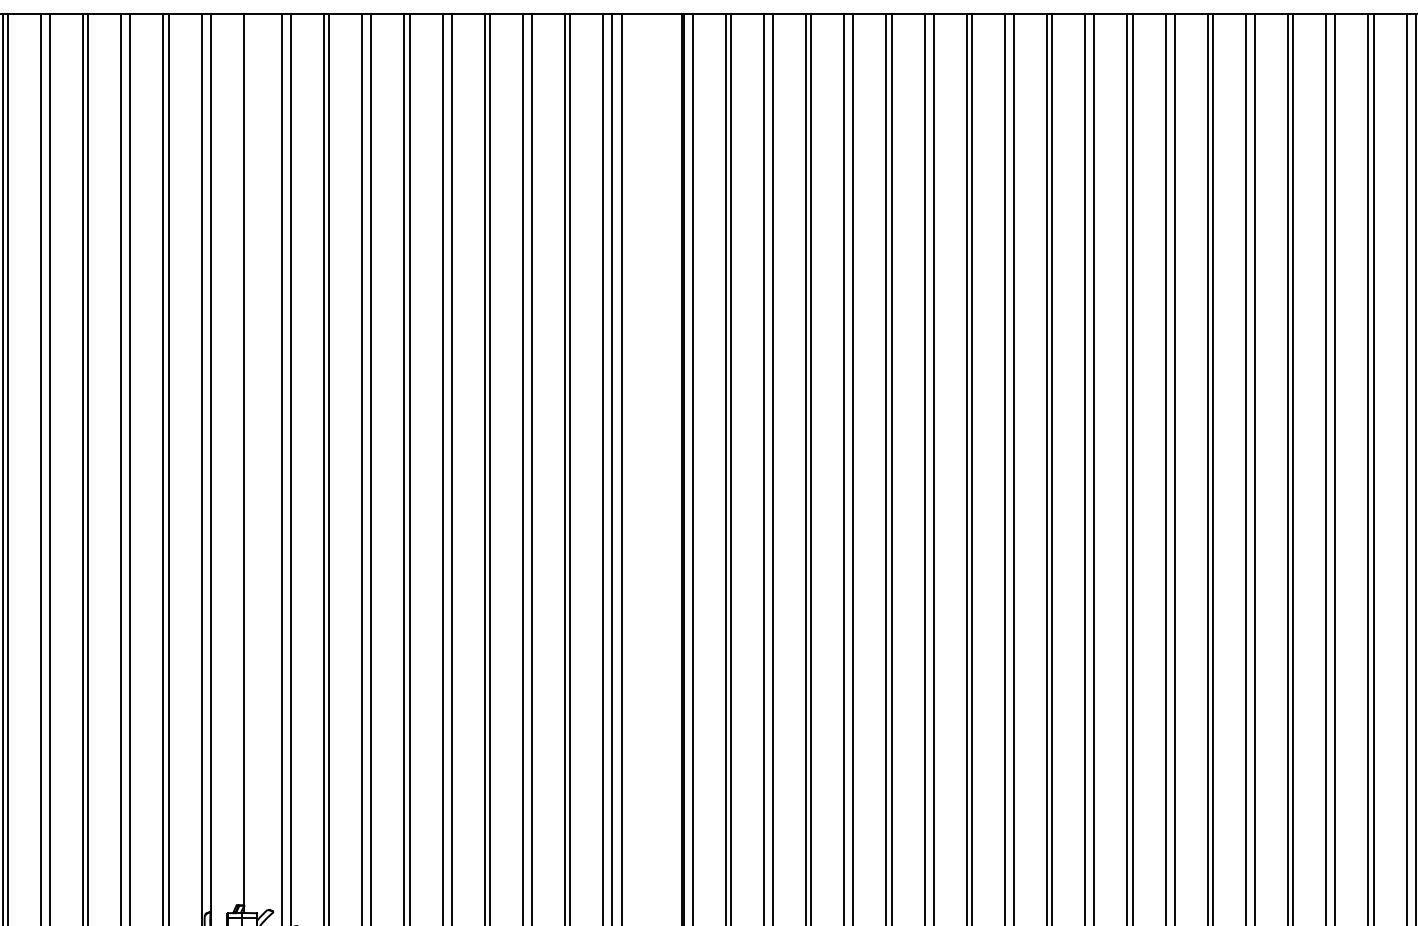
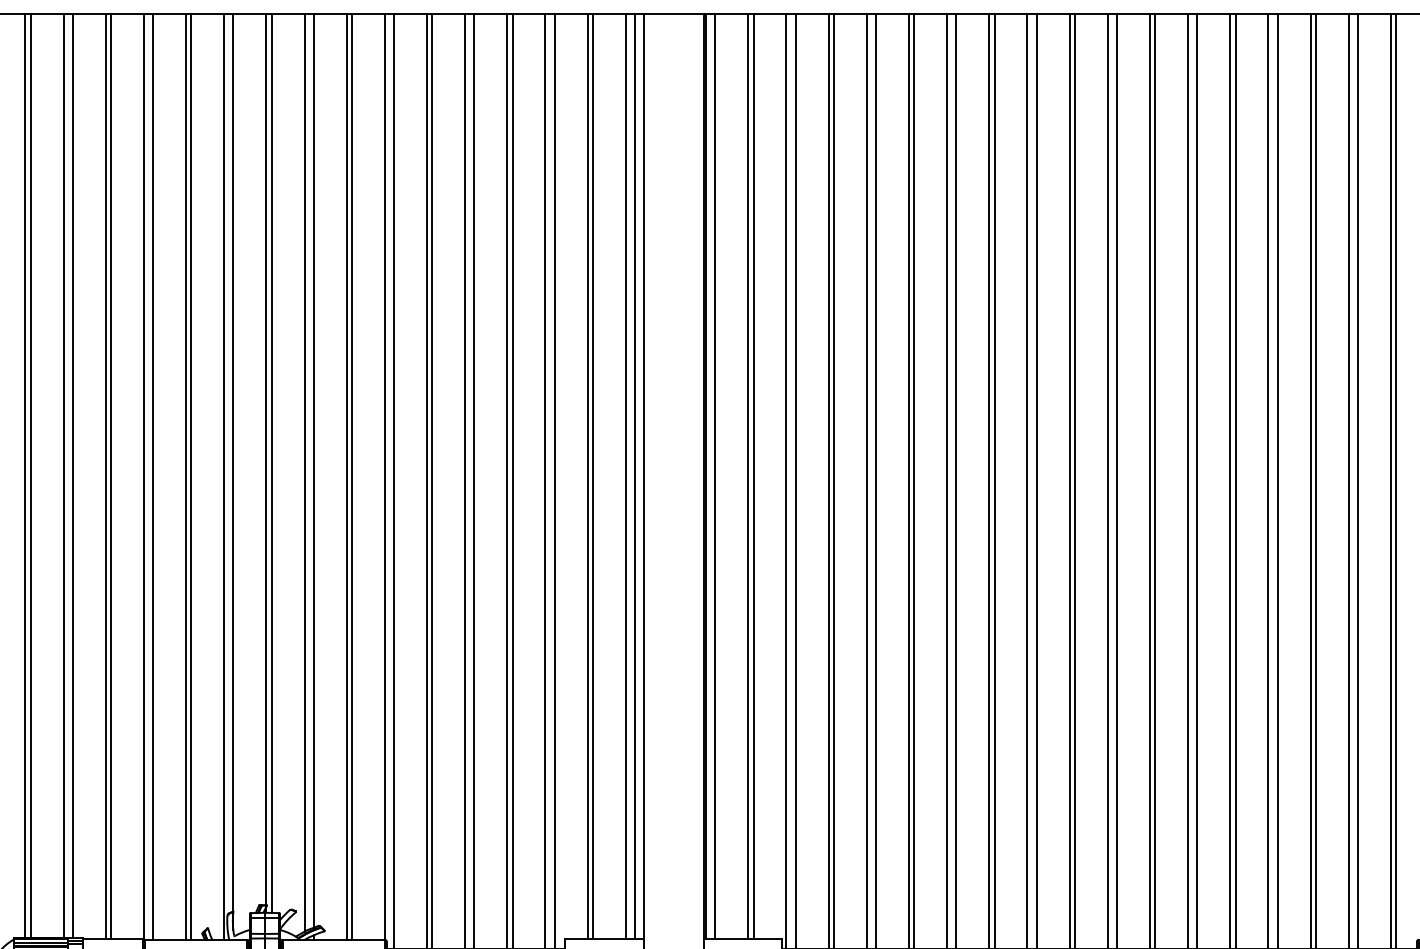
line: (248, 462) -> (271, 462), added

